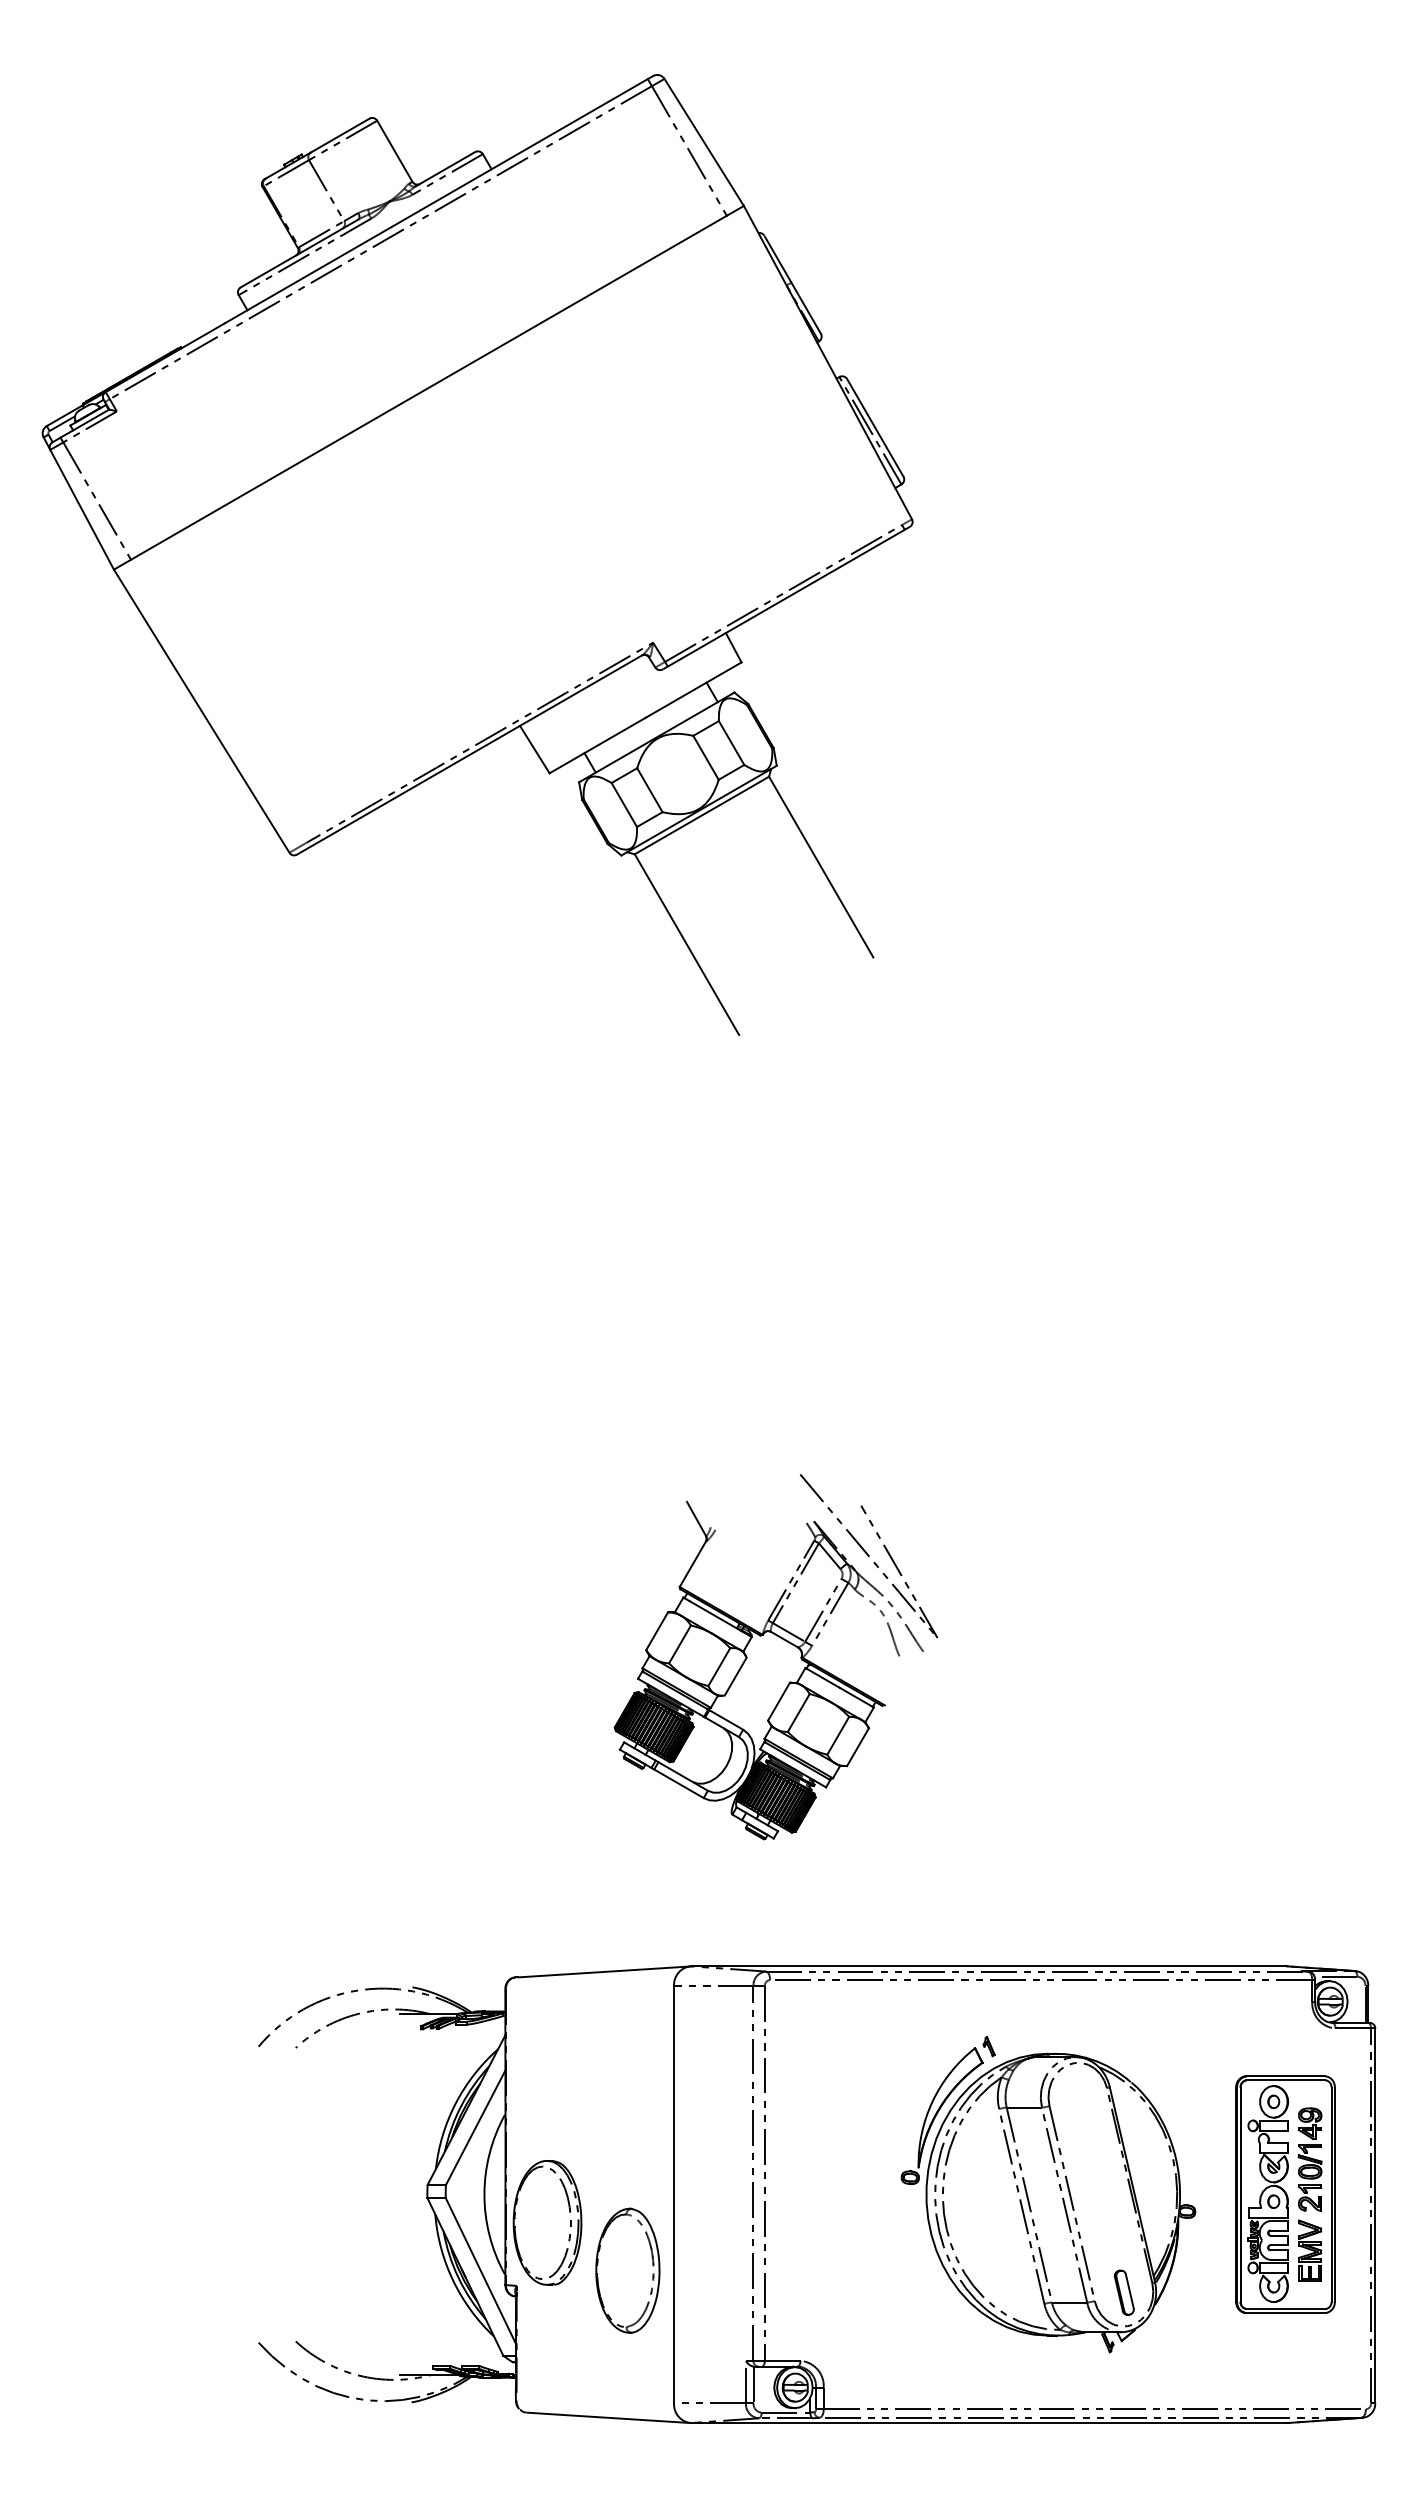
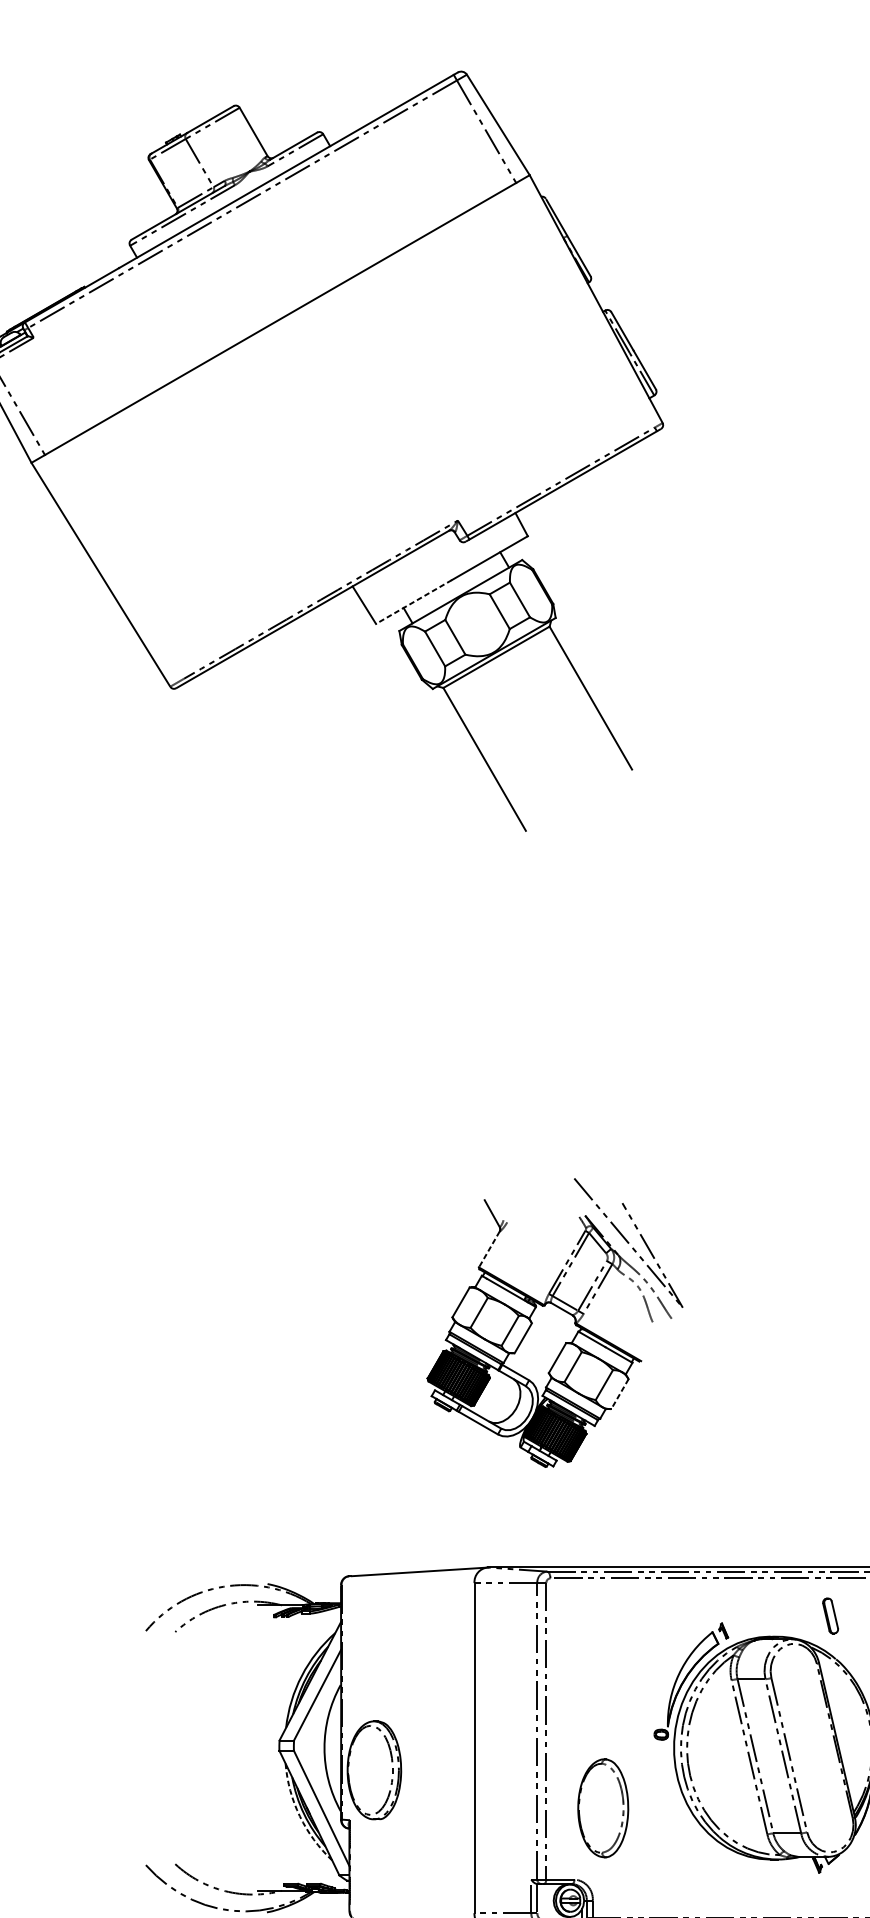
line: (597, 745) -> (413, 601), solid -> dashed
line: (692, 1564) -> (489, 1249), solid -> dashed
line: (857, 1747) -> (619, 1394), solid -> dashed
part: (627, 2270) -> (602, 1808), moved
arc: (453, 2280) -> (300, 1815), solid -> dashed
part: (1123, 2292) -> (829, 1615), moved

